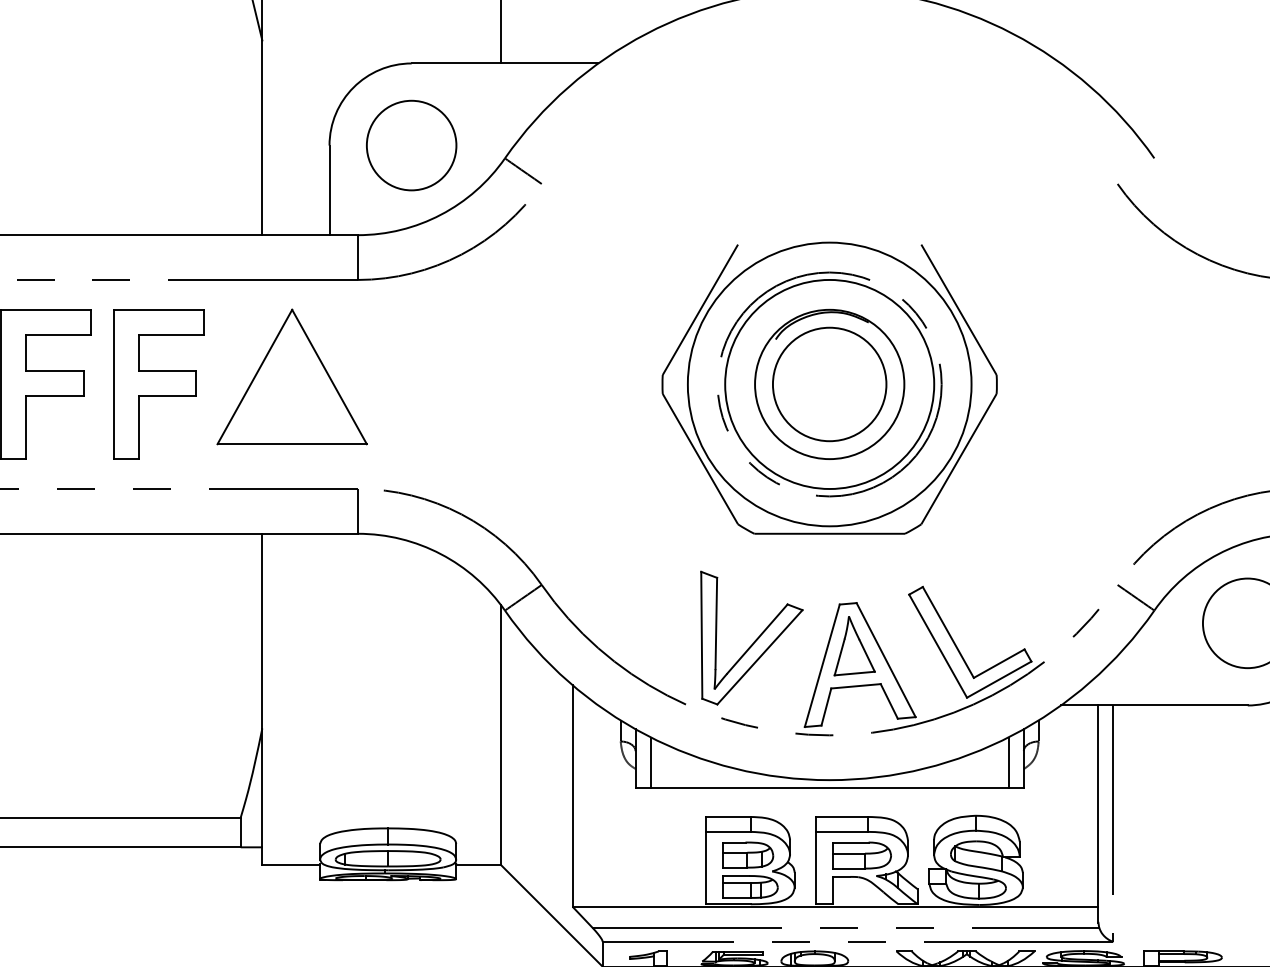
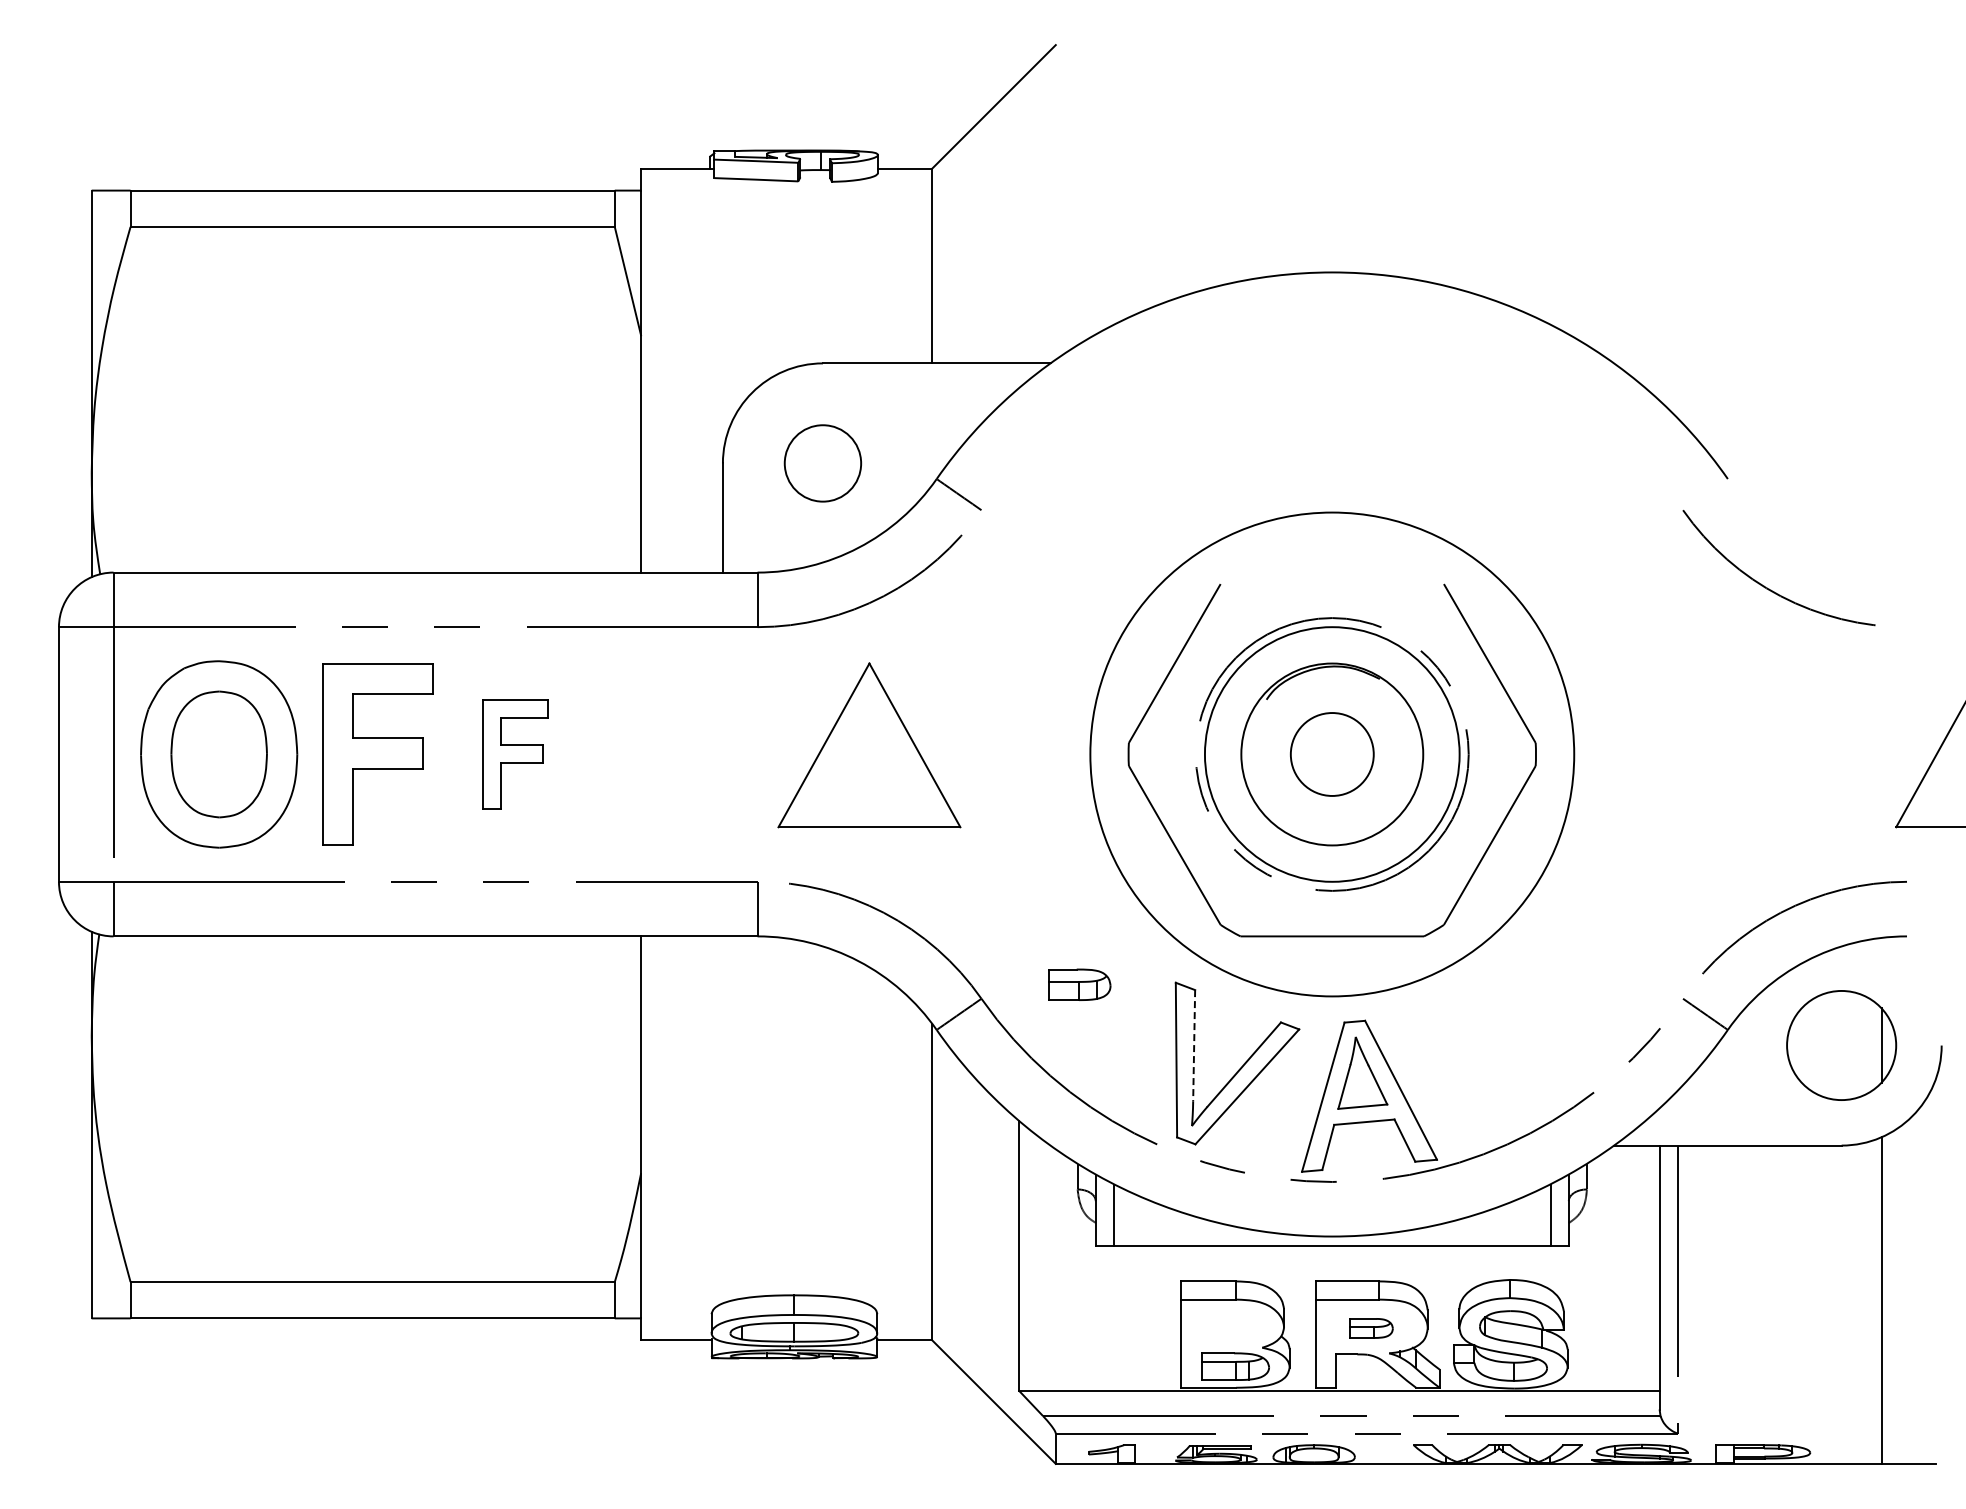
circle: (411, 145) -> (822, 463), size x0.7
part: (292, 377) -> (869, 745), moved
part: (159, 384) -> (515, 754), size x0.6
circle: (829, 384) -> (1332, 754), size x0.6
circle: (829, 384) -> (1332, 754), size x1.4
line: (716, 623) -> (1194, 1045), solid -> dashed
part: (958, 648) -> (1489, 1076), removed
part: (747, 854) -> (1079, 984), moved
part: (861, 855) -> (1371, 1328), size x0.6

